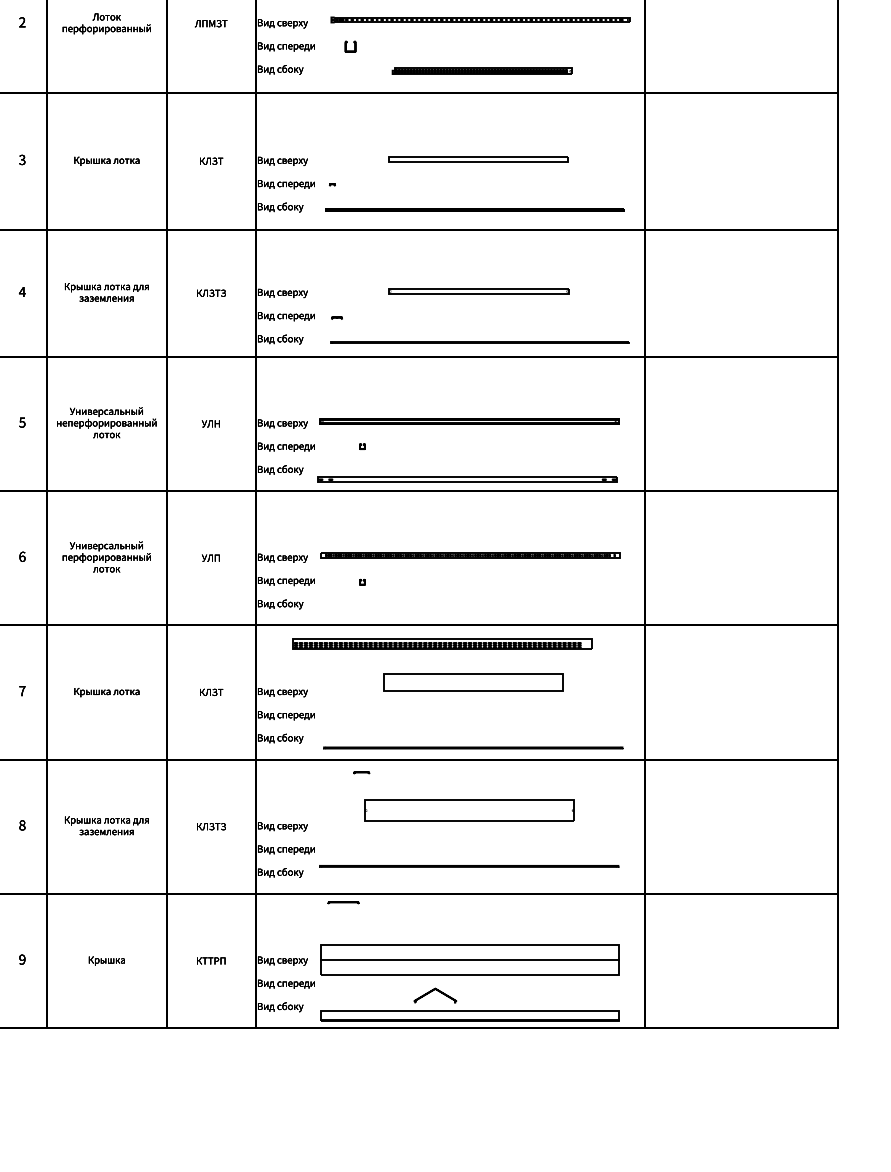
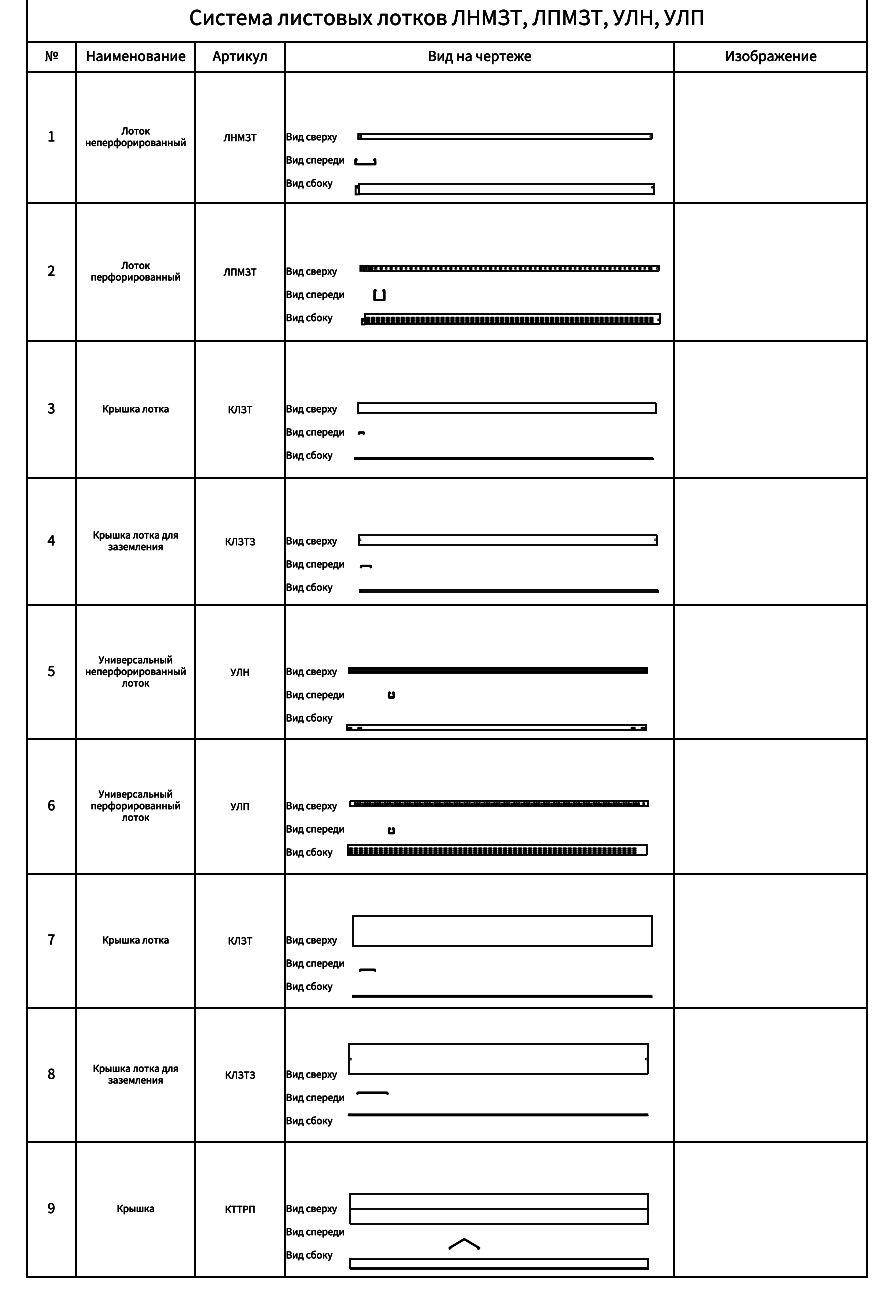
part: (481, 71) -> (510, 319), size x1.67
part: (477, 159) -> (506, 407), size x1.67
part: (478, 291) -> (507, 539), size x1.67
part: (442, 644) -> (497, 849), moved
part: (473, 682) -> (502, 930), size x1.67
line: (361, 772) -> (367, 969), moved
part: (469, 810) -> (498, 1058), size x1.43
line: (343, 902) -> (372, 1092), moved
part: (435, 995) -> (464, 1243), size x0.71

